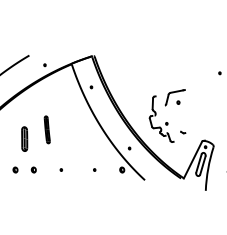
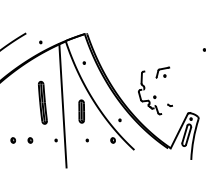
part: (175, 97) -> (162, 72), size x0.71
part: (47, 129) -> (43, 102), size x1.67
line: (68, 132) -> (62, 105), added
part: (24, 138) -> (81, 110), moved

